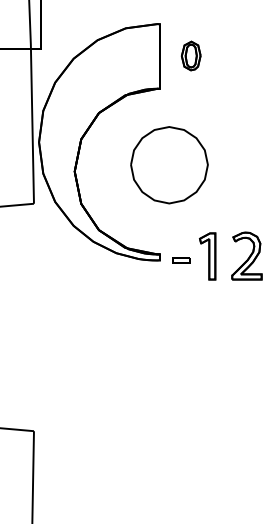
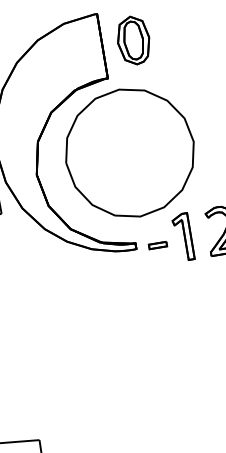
part: (190, 55) -> (132, 40), size x1.67
part: (169, 164) -> (129, 152), size x1.67

